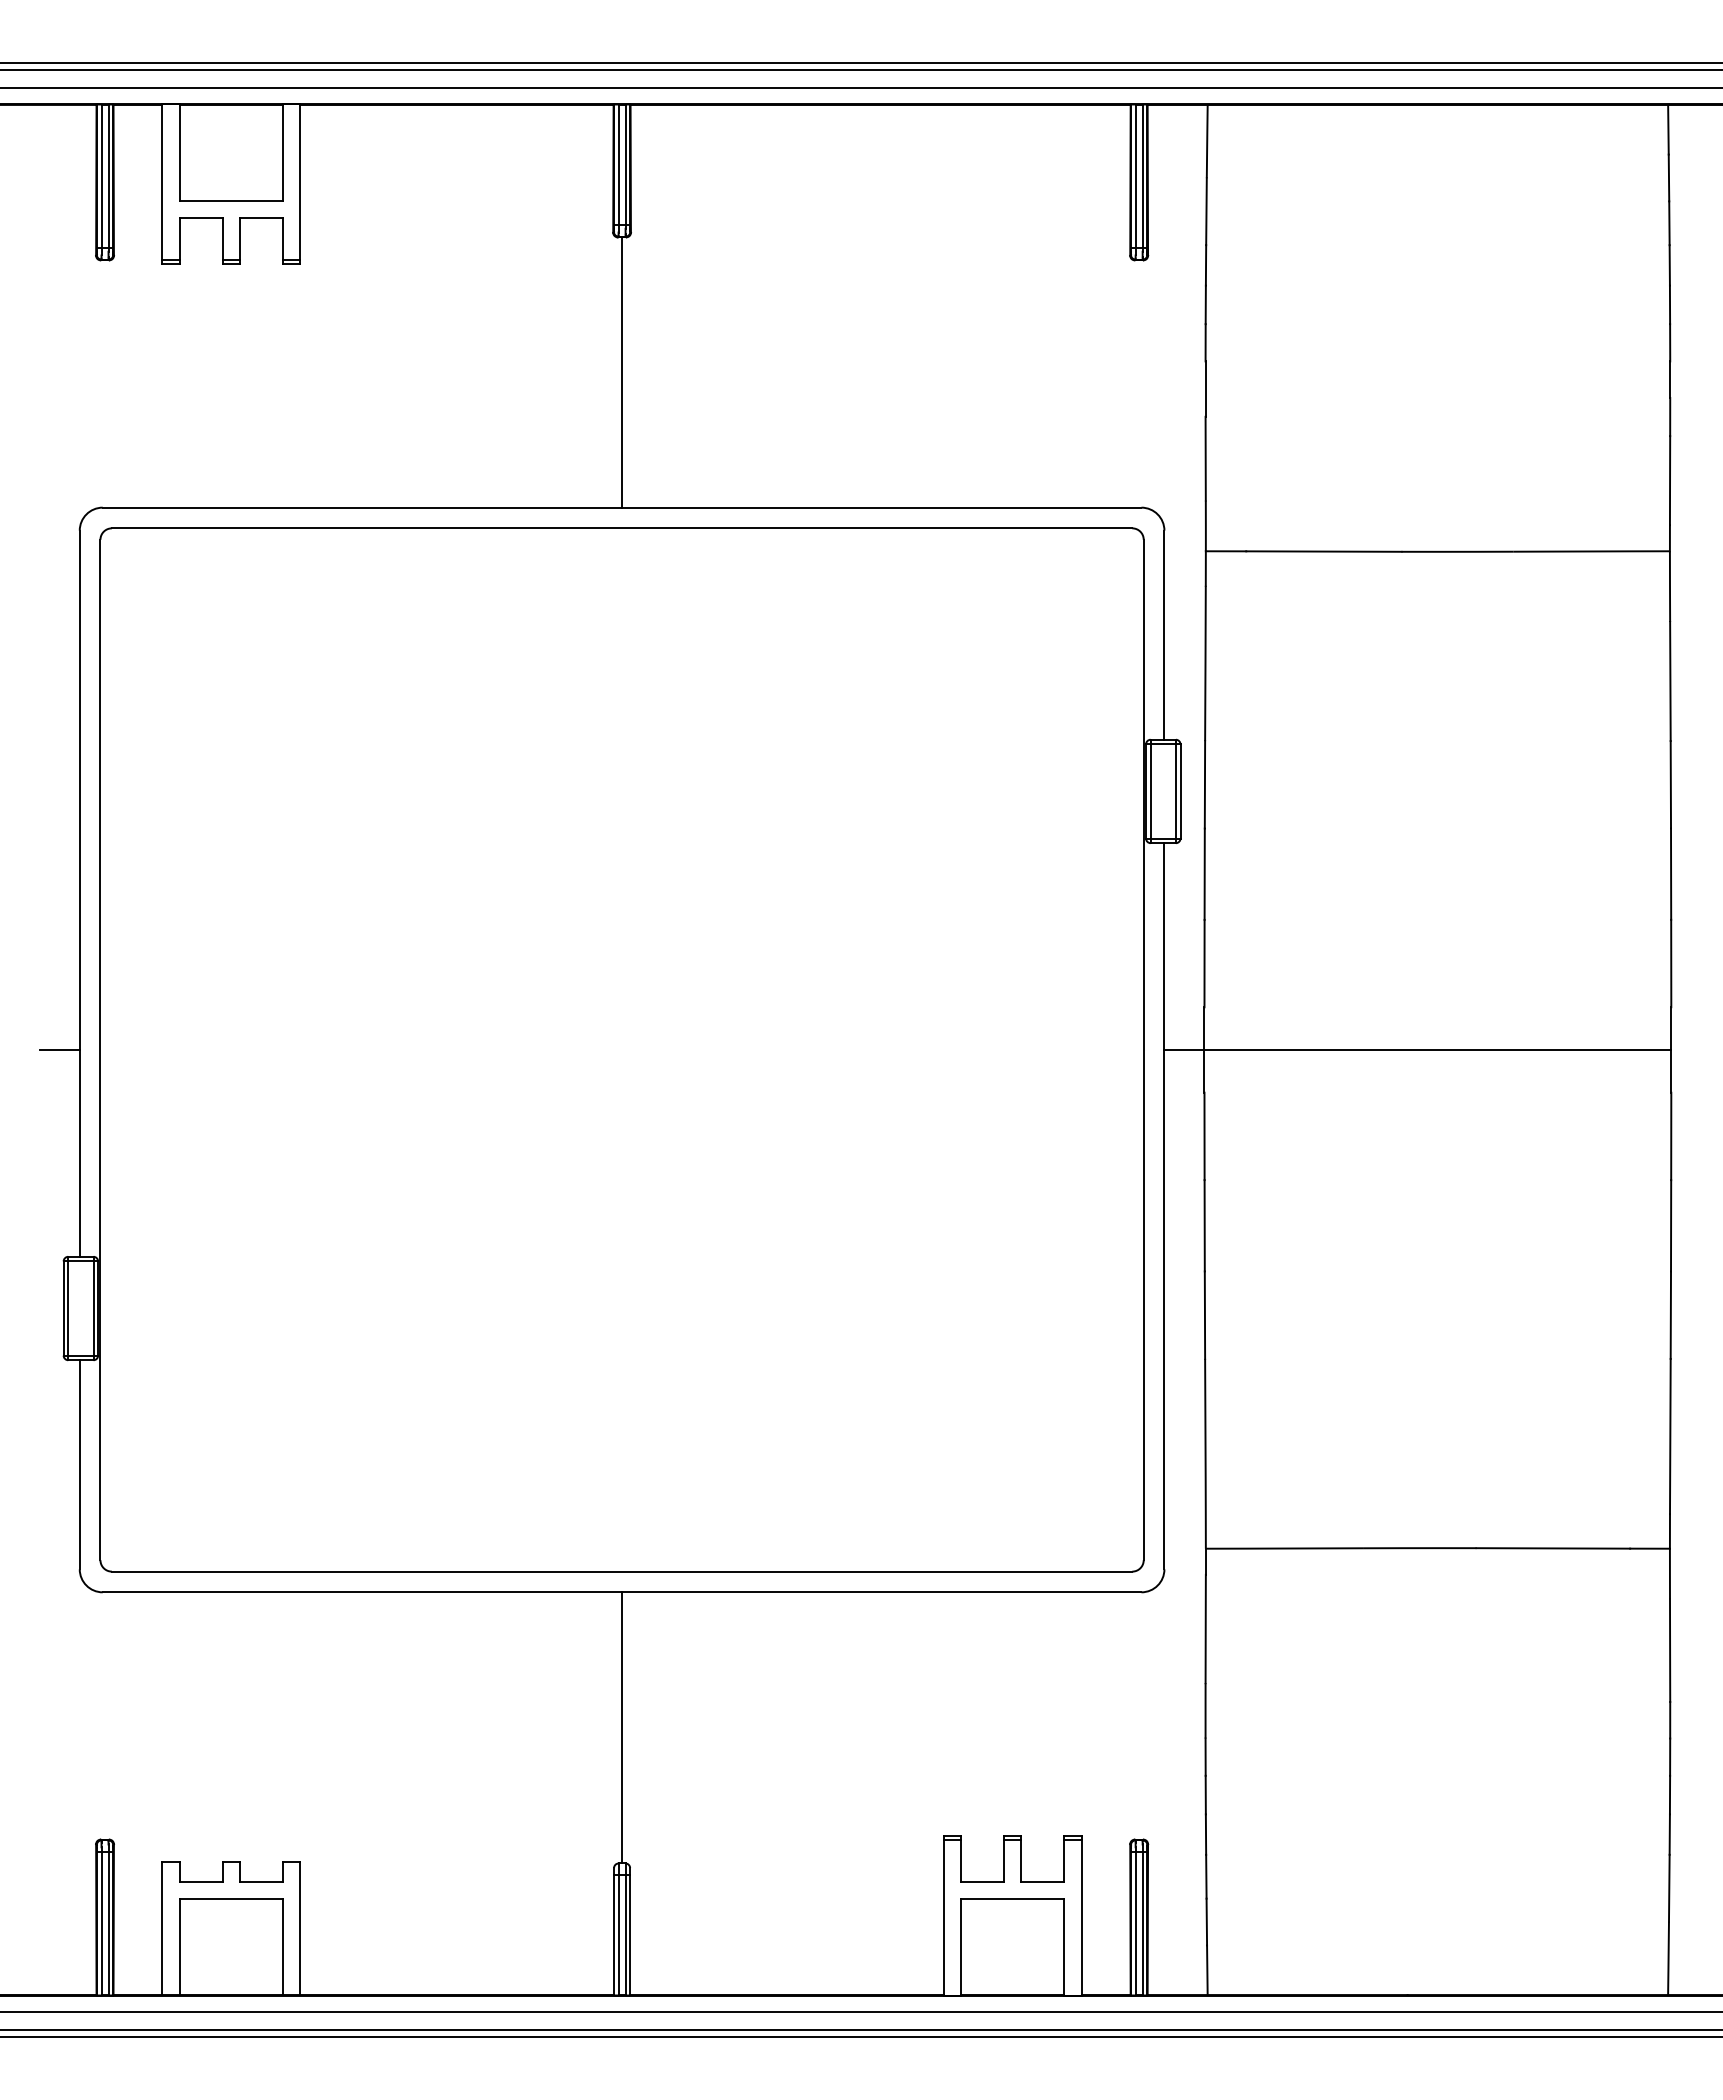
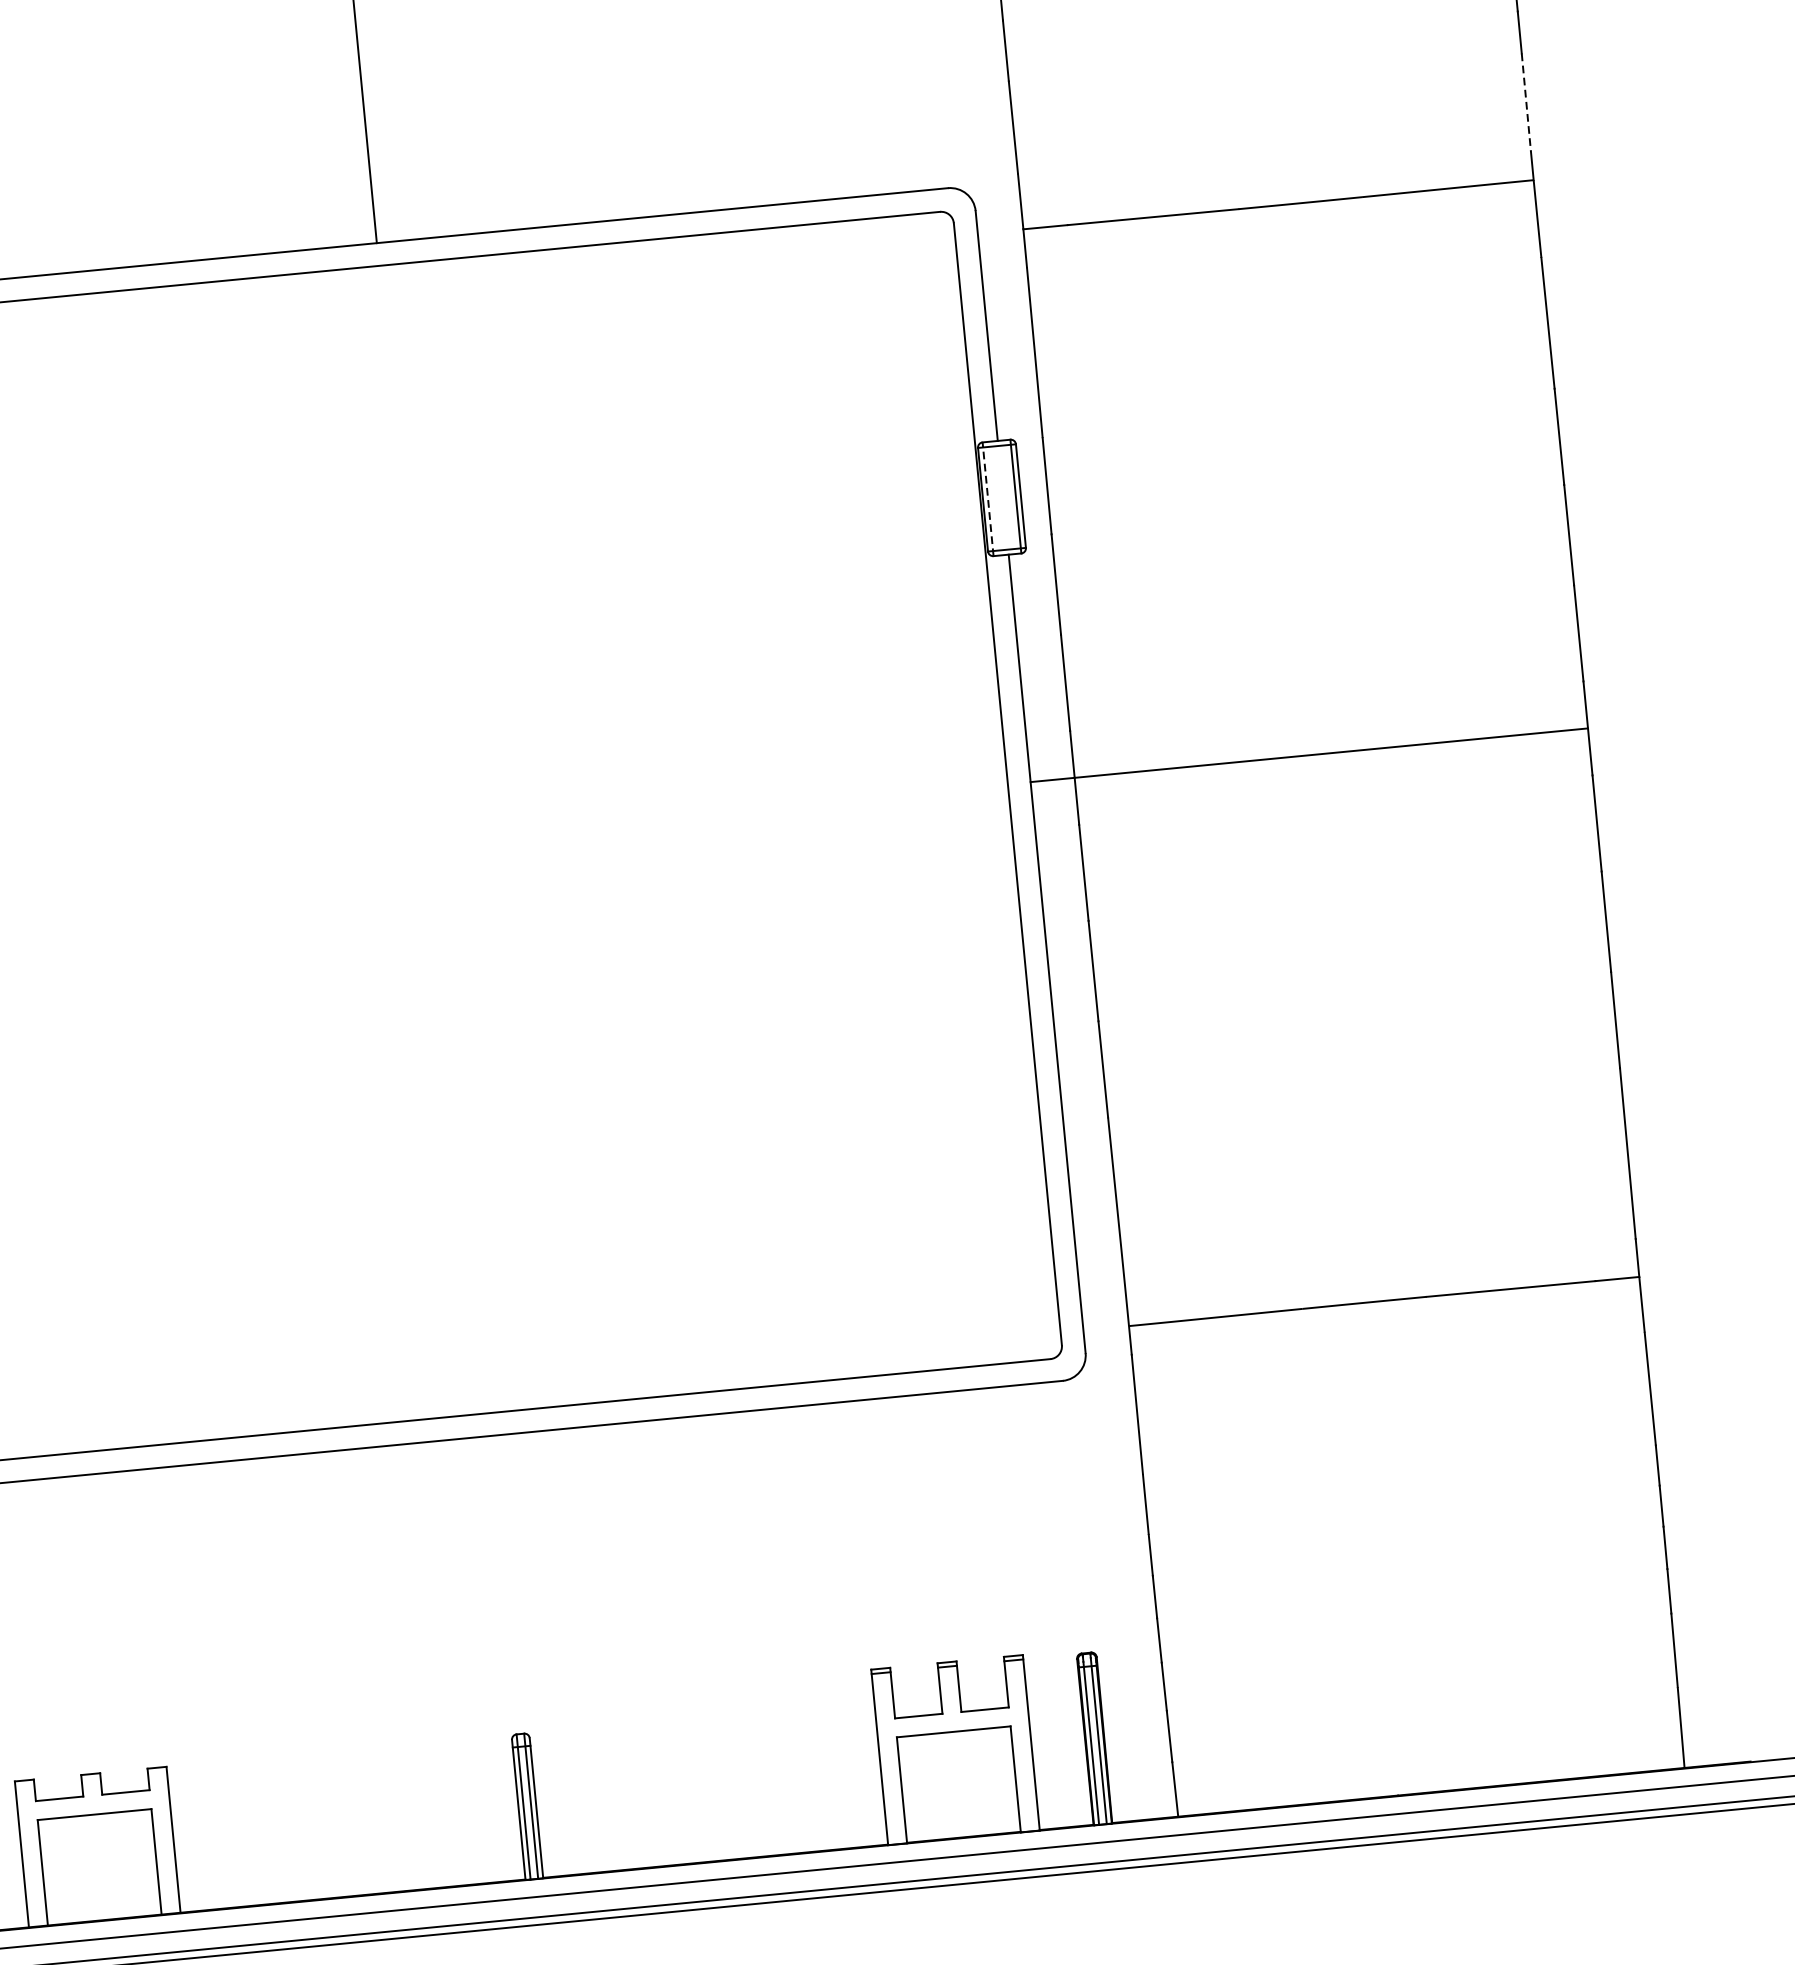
line: (1670, 480) -> (1526, 102), solid -> dashed
line: (1150, 791) -> (987, 499), solid -> dashed
line: (622, 1727) -> (506, 1584), removed

